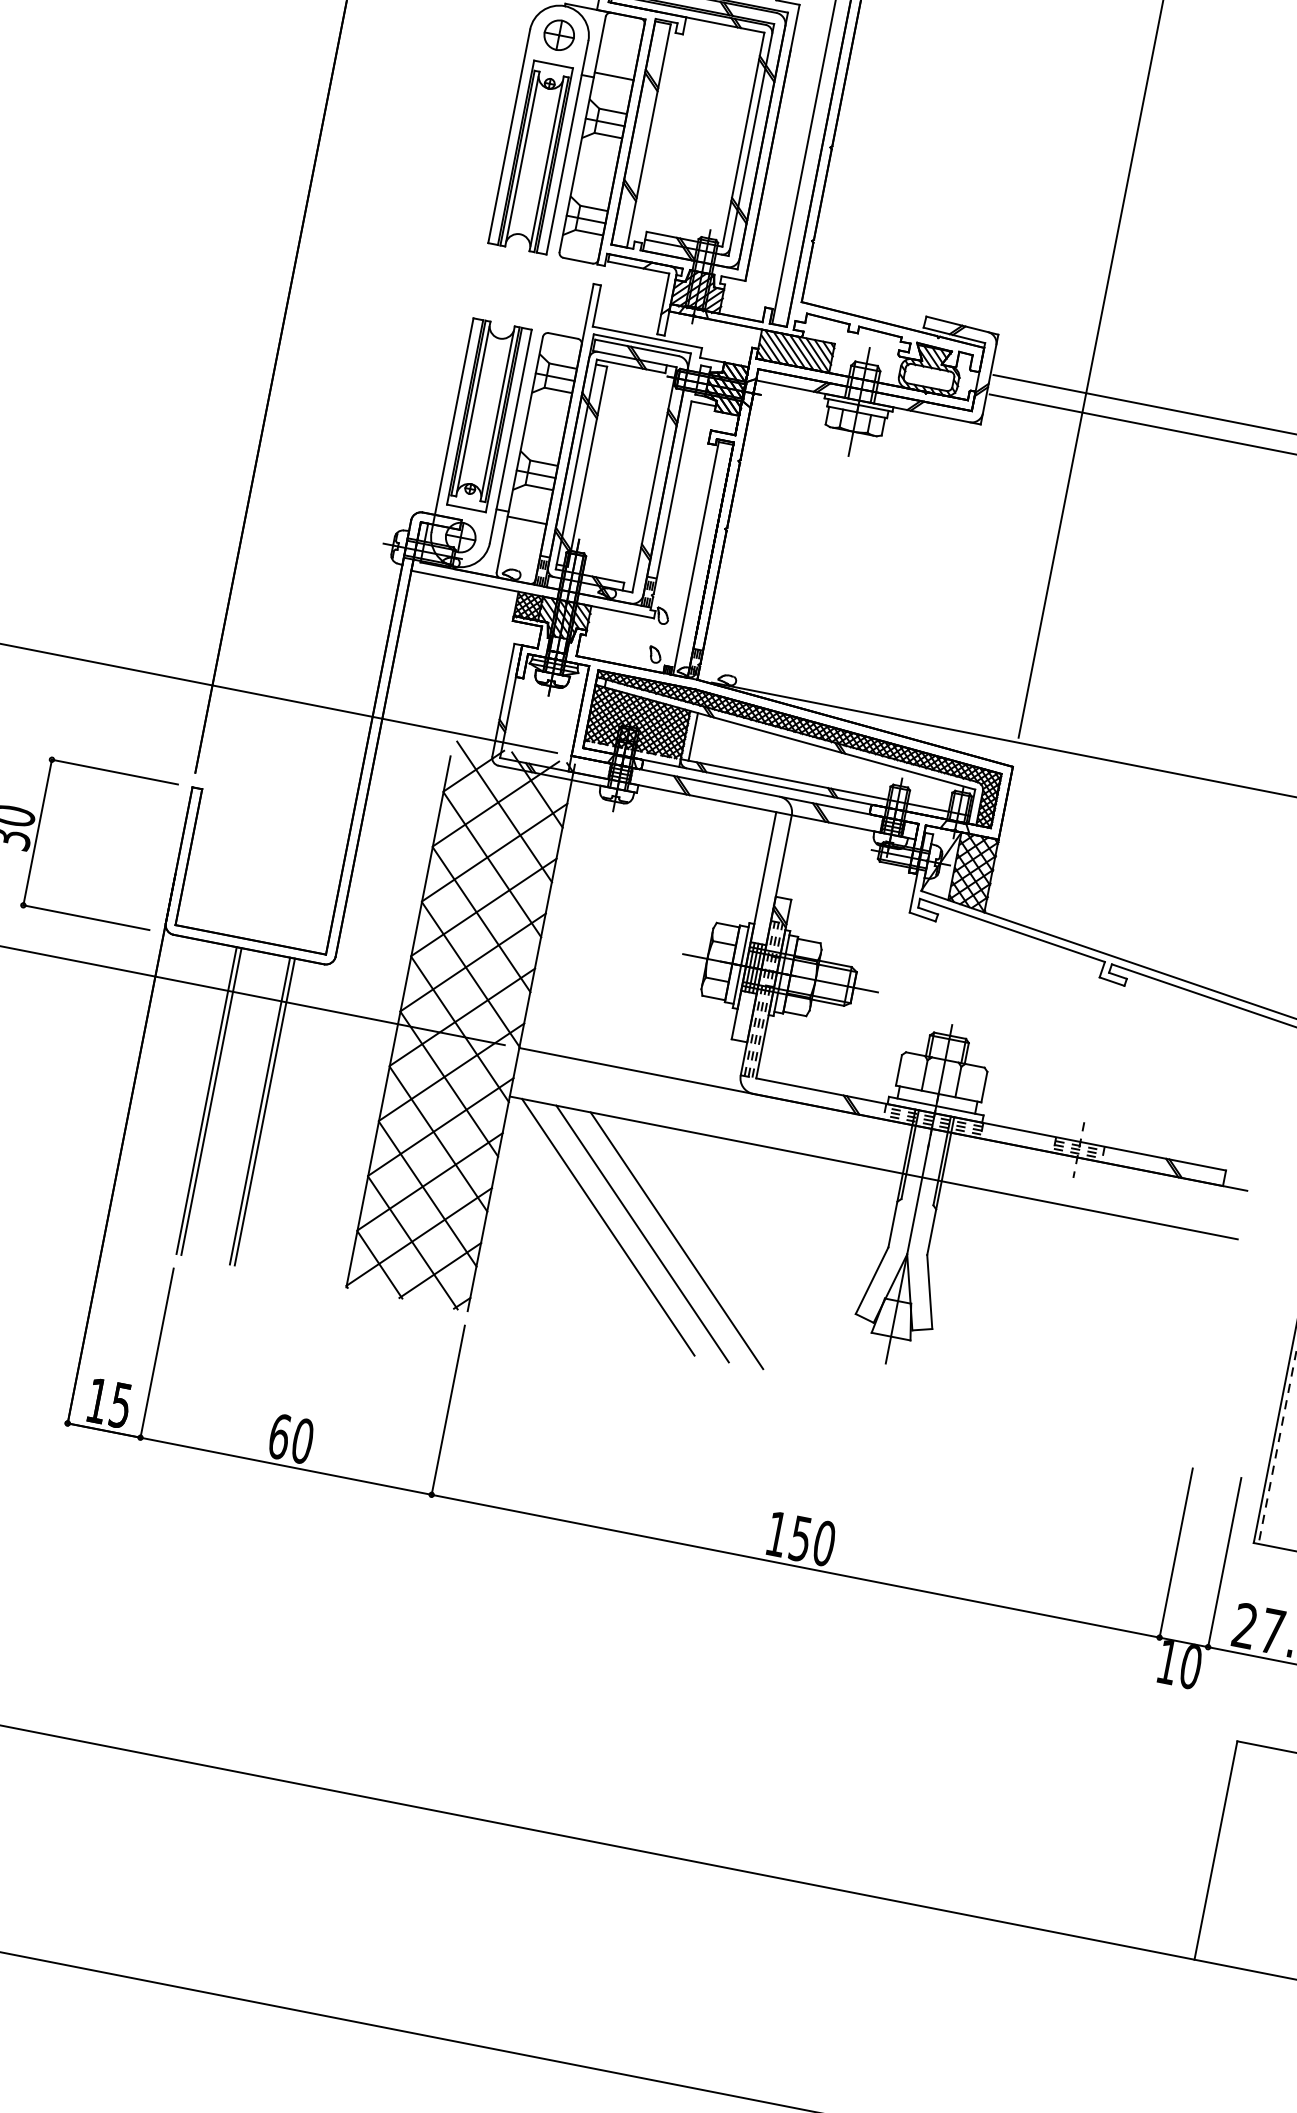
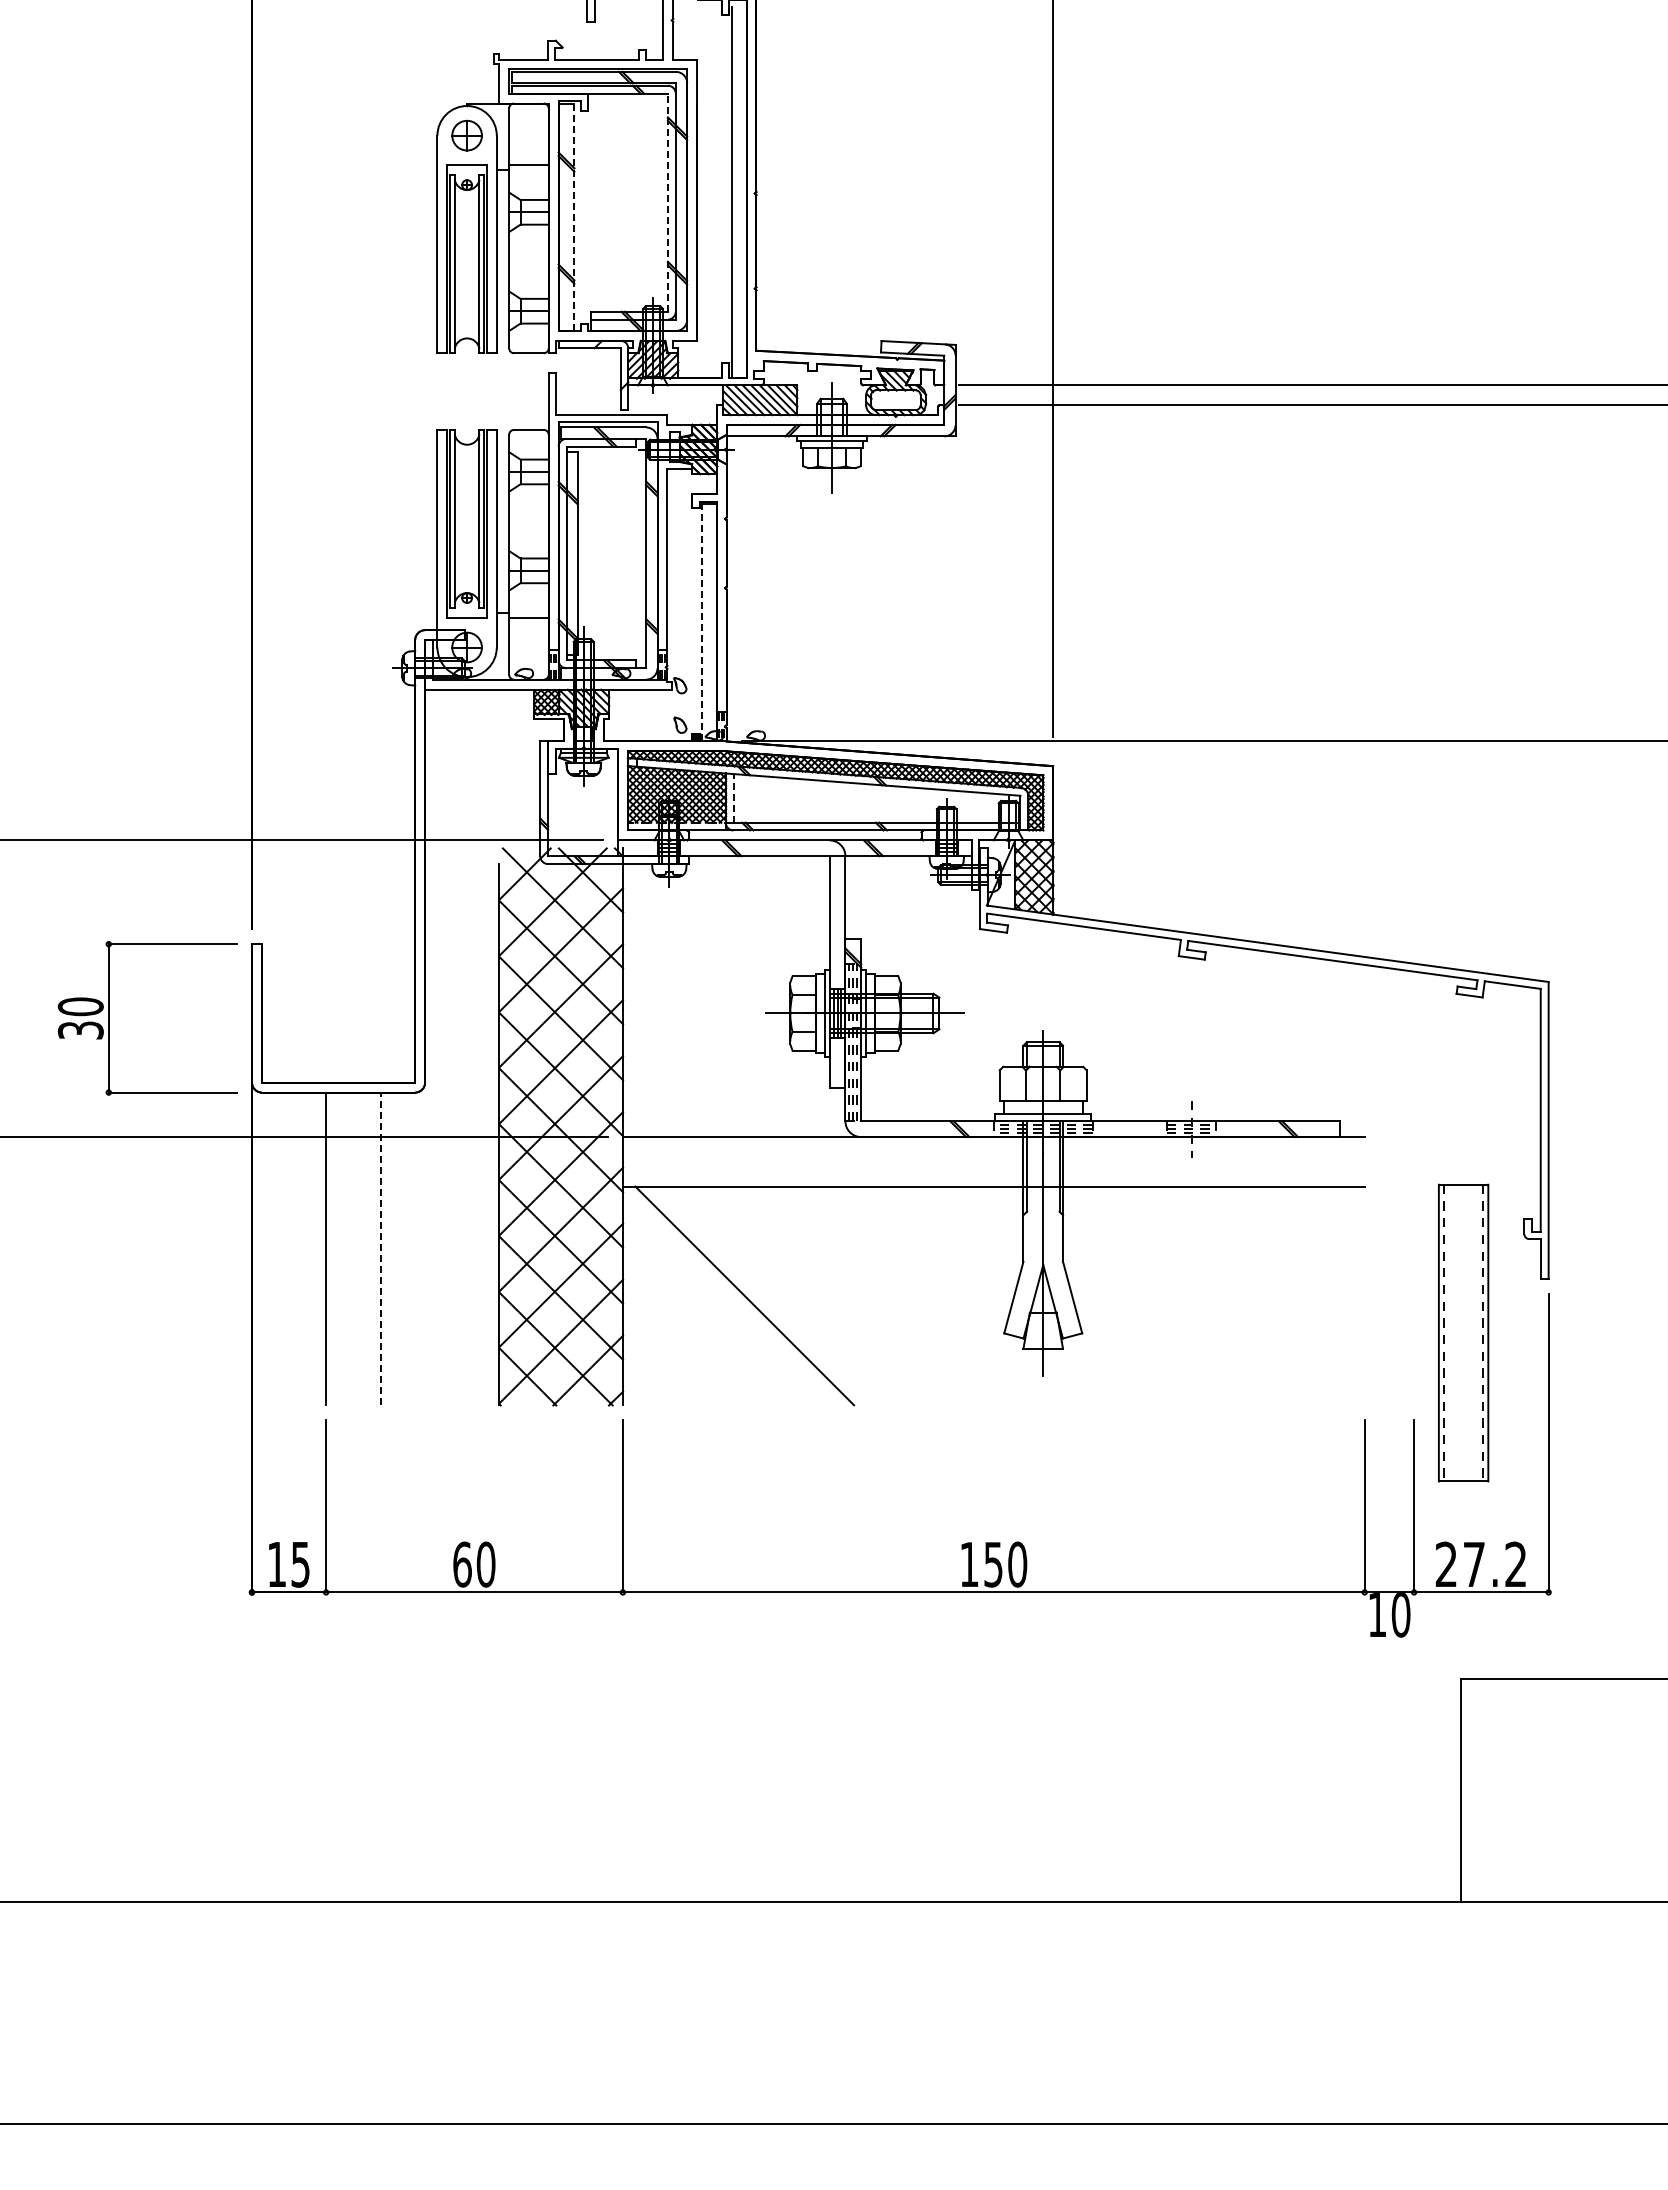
line: (648, 136) -> (574, 217), solid -> dashed
line: (743, 139) -> (667, 202), solid -> dashed
line: (695, 558) -> (701, 622), solid -> dashed
line: (693, 736) -> (733, 797), solid -> dashed
line: (211, 1101) -> (331, 1248), removed
line: (260, 1110) -> (380, 1248), solid -> dashed
line: (264, 1111) -> (385, 1248), removed
line: (642, 1233) -> (779, 1295), removed
line: (676, 1240) -> (814, 1295), removed

